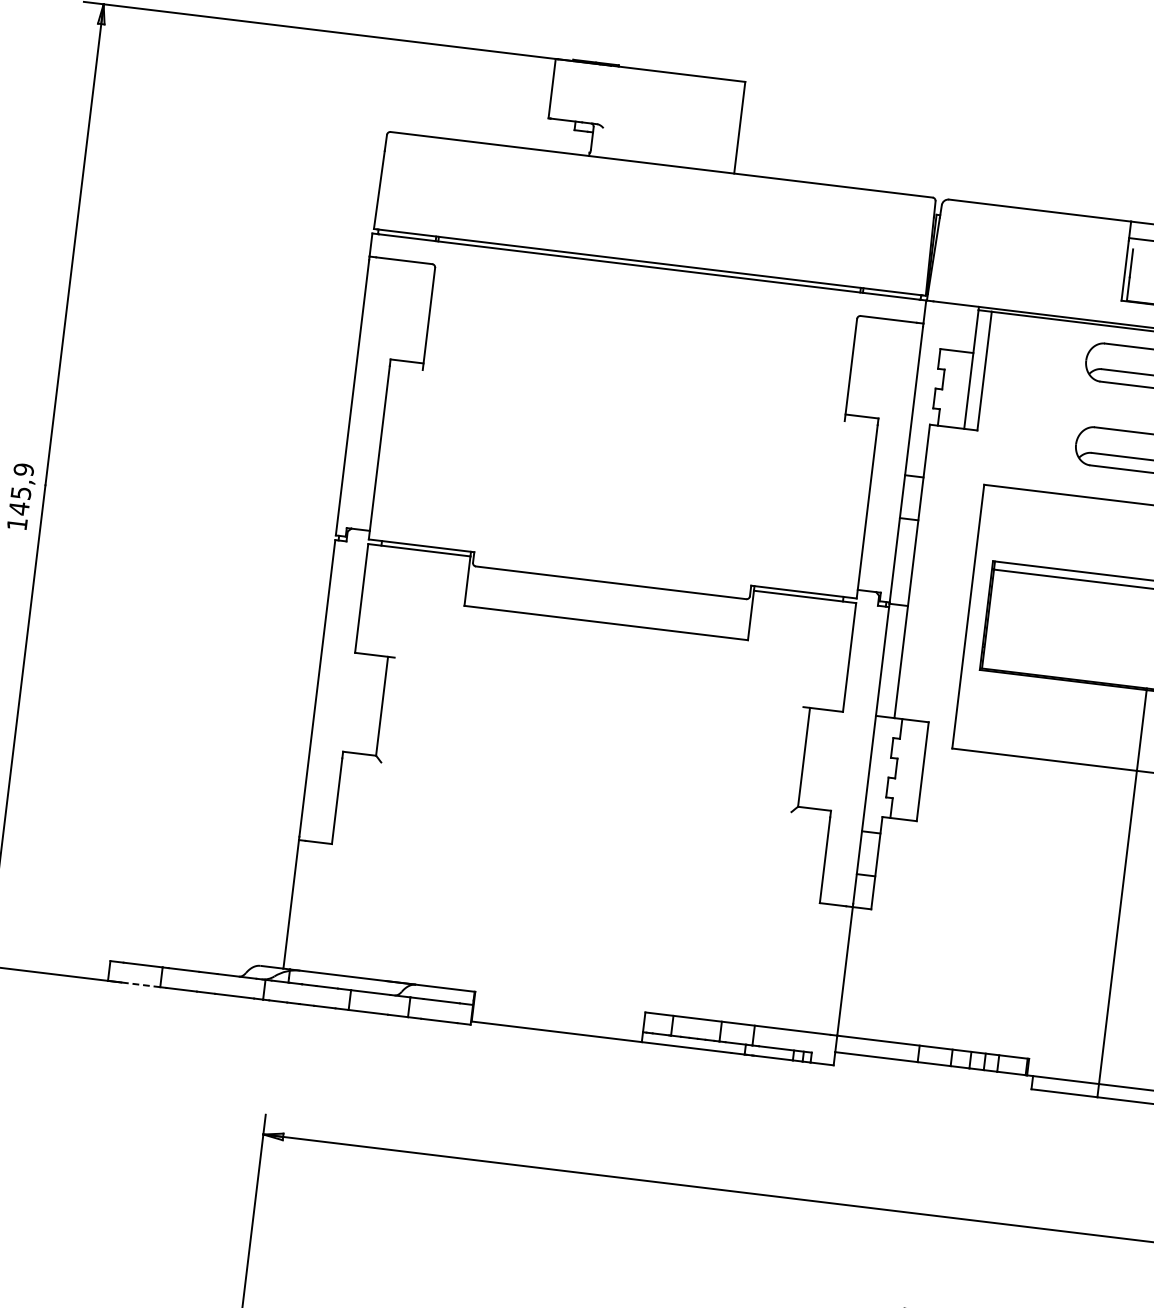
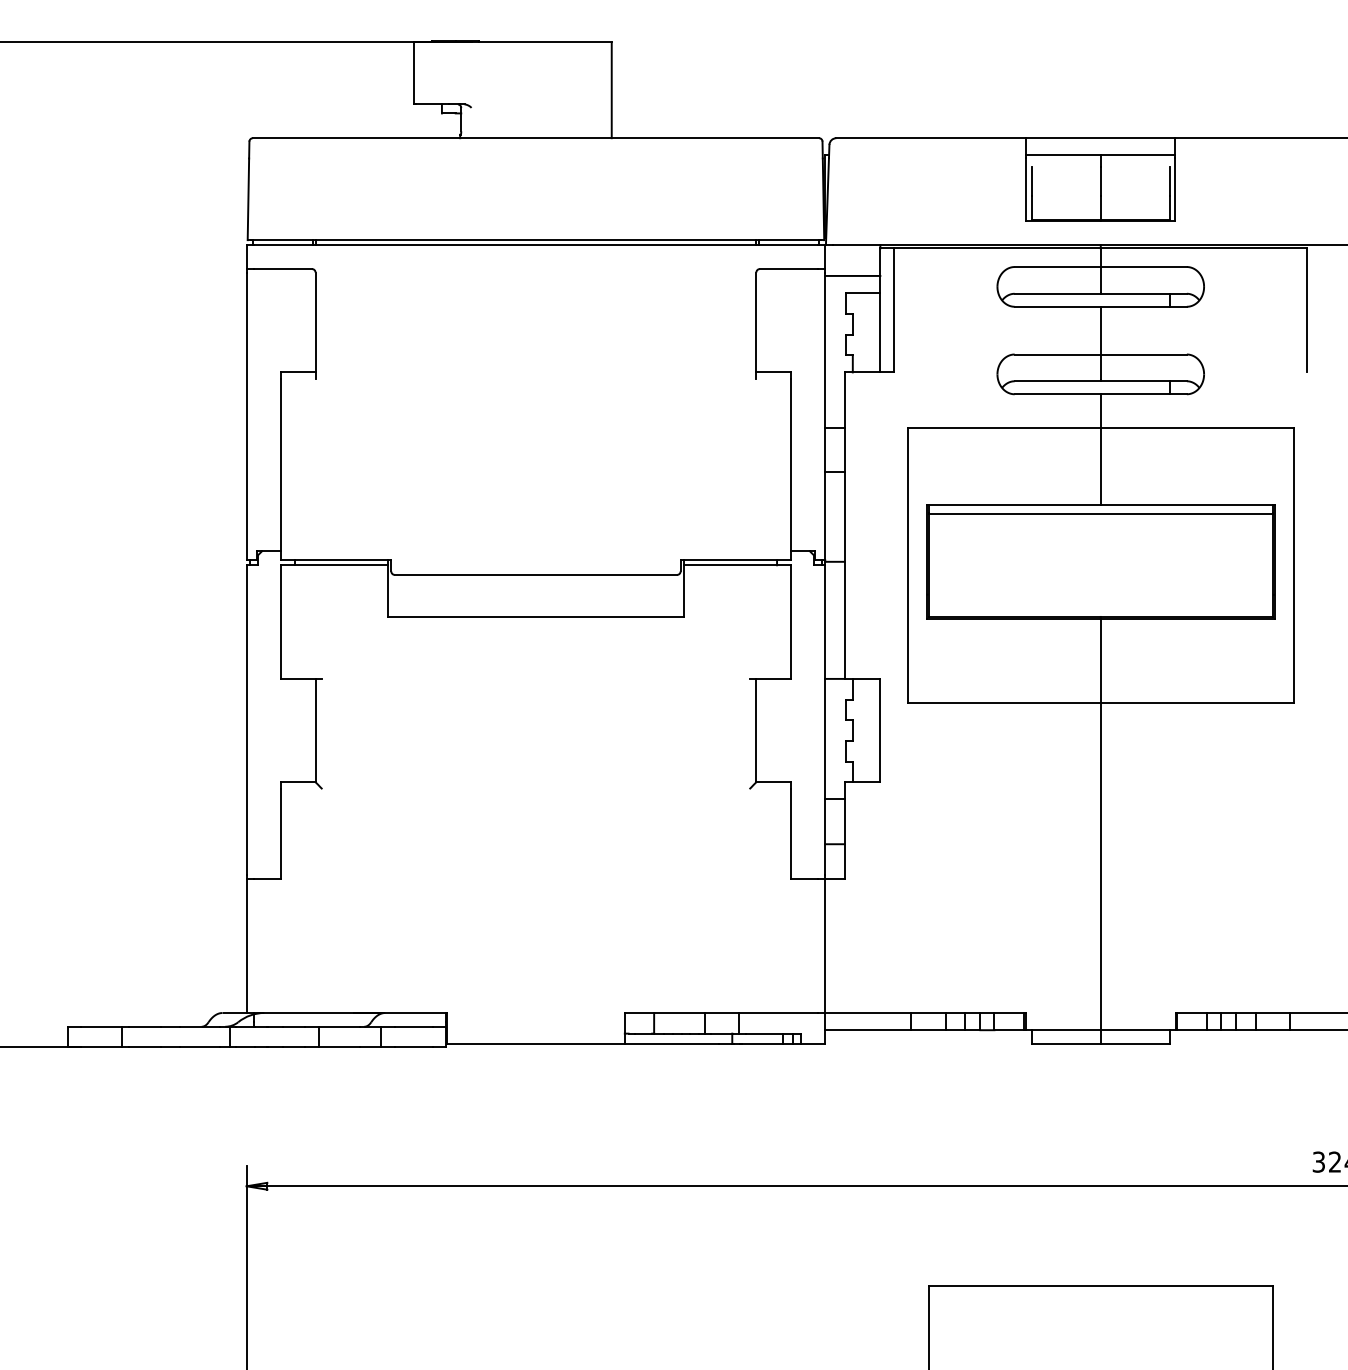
line: (948, 332) -> (852, 275), added
line: (140, 984) -> (101, 1047), dashed -> solid

